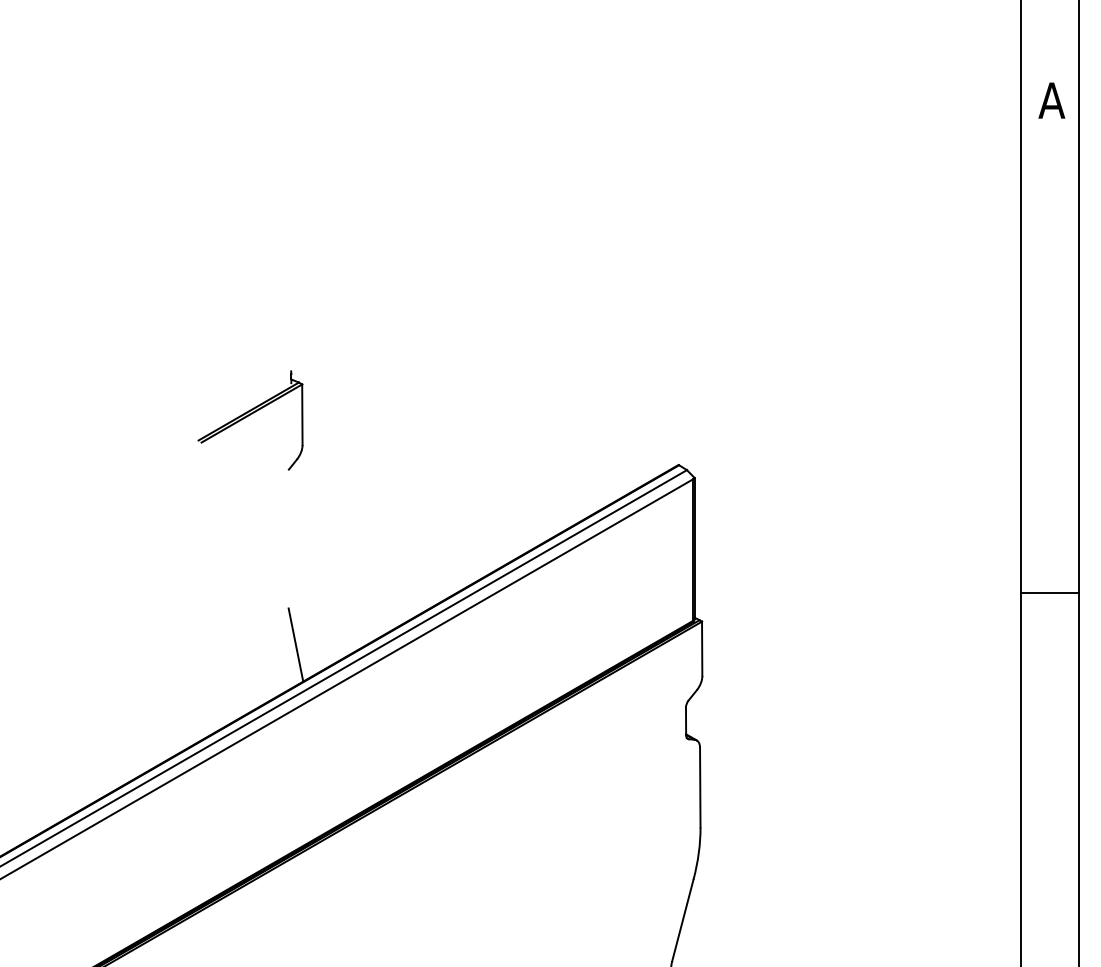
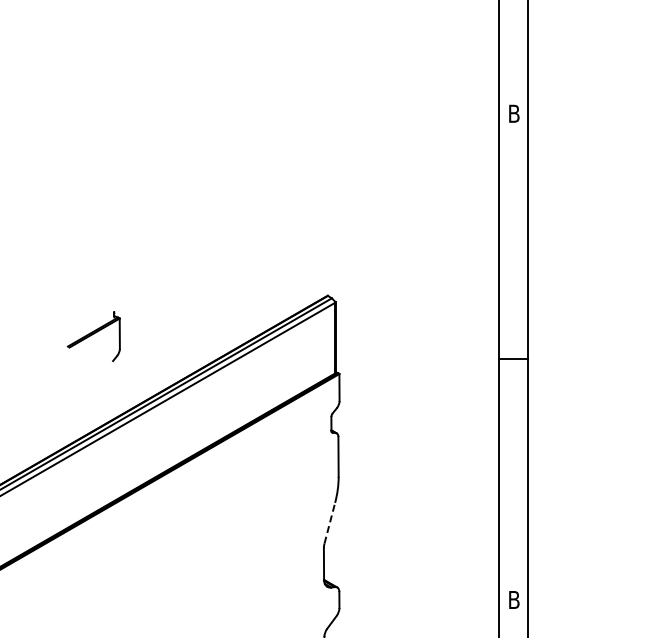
text: (1050, 100) -> (513, 113), A -> B
part: (249, 420) -> (93, 336), moved
line: (295, 644) -> (136, 385), removed
line: (682, 918) -> (329, 522), solid -> dashed

